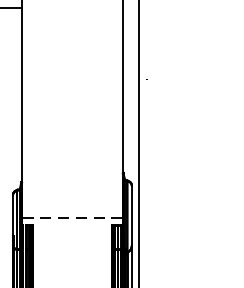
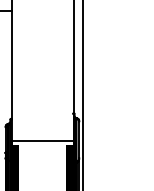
line: (74, 218) -> (43, 141), dashed -> solid

